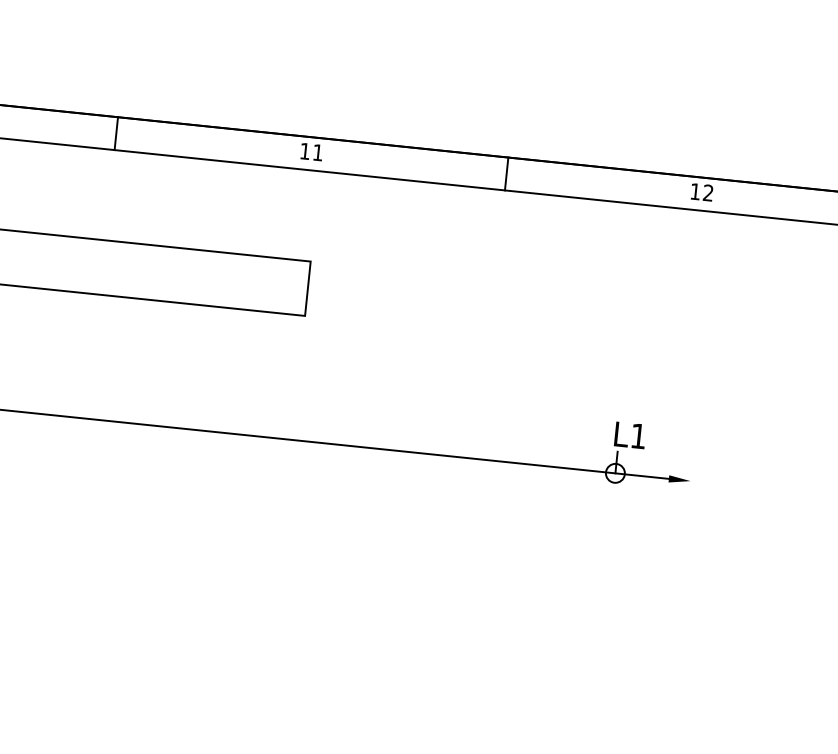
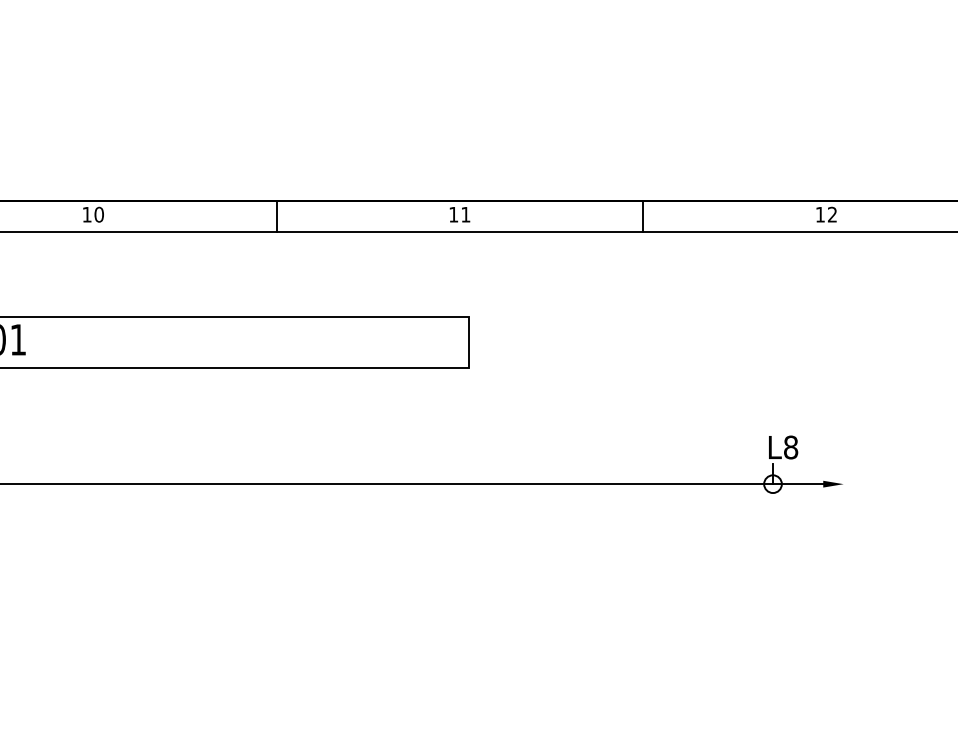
text: (639, 436) -> (791, 447), L1 -> L8

